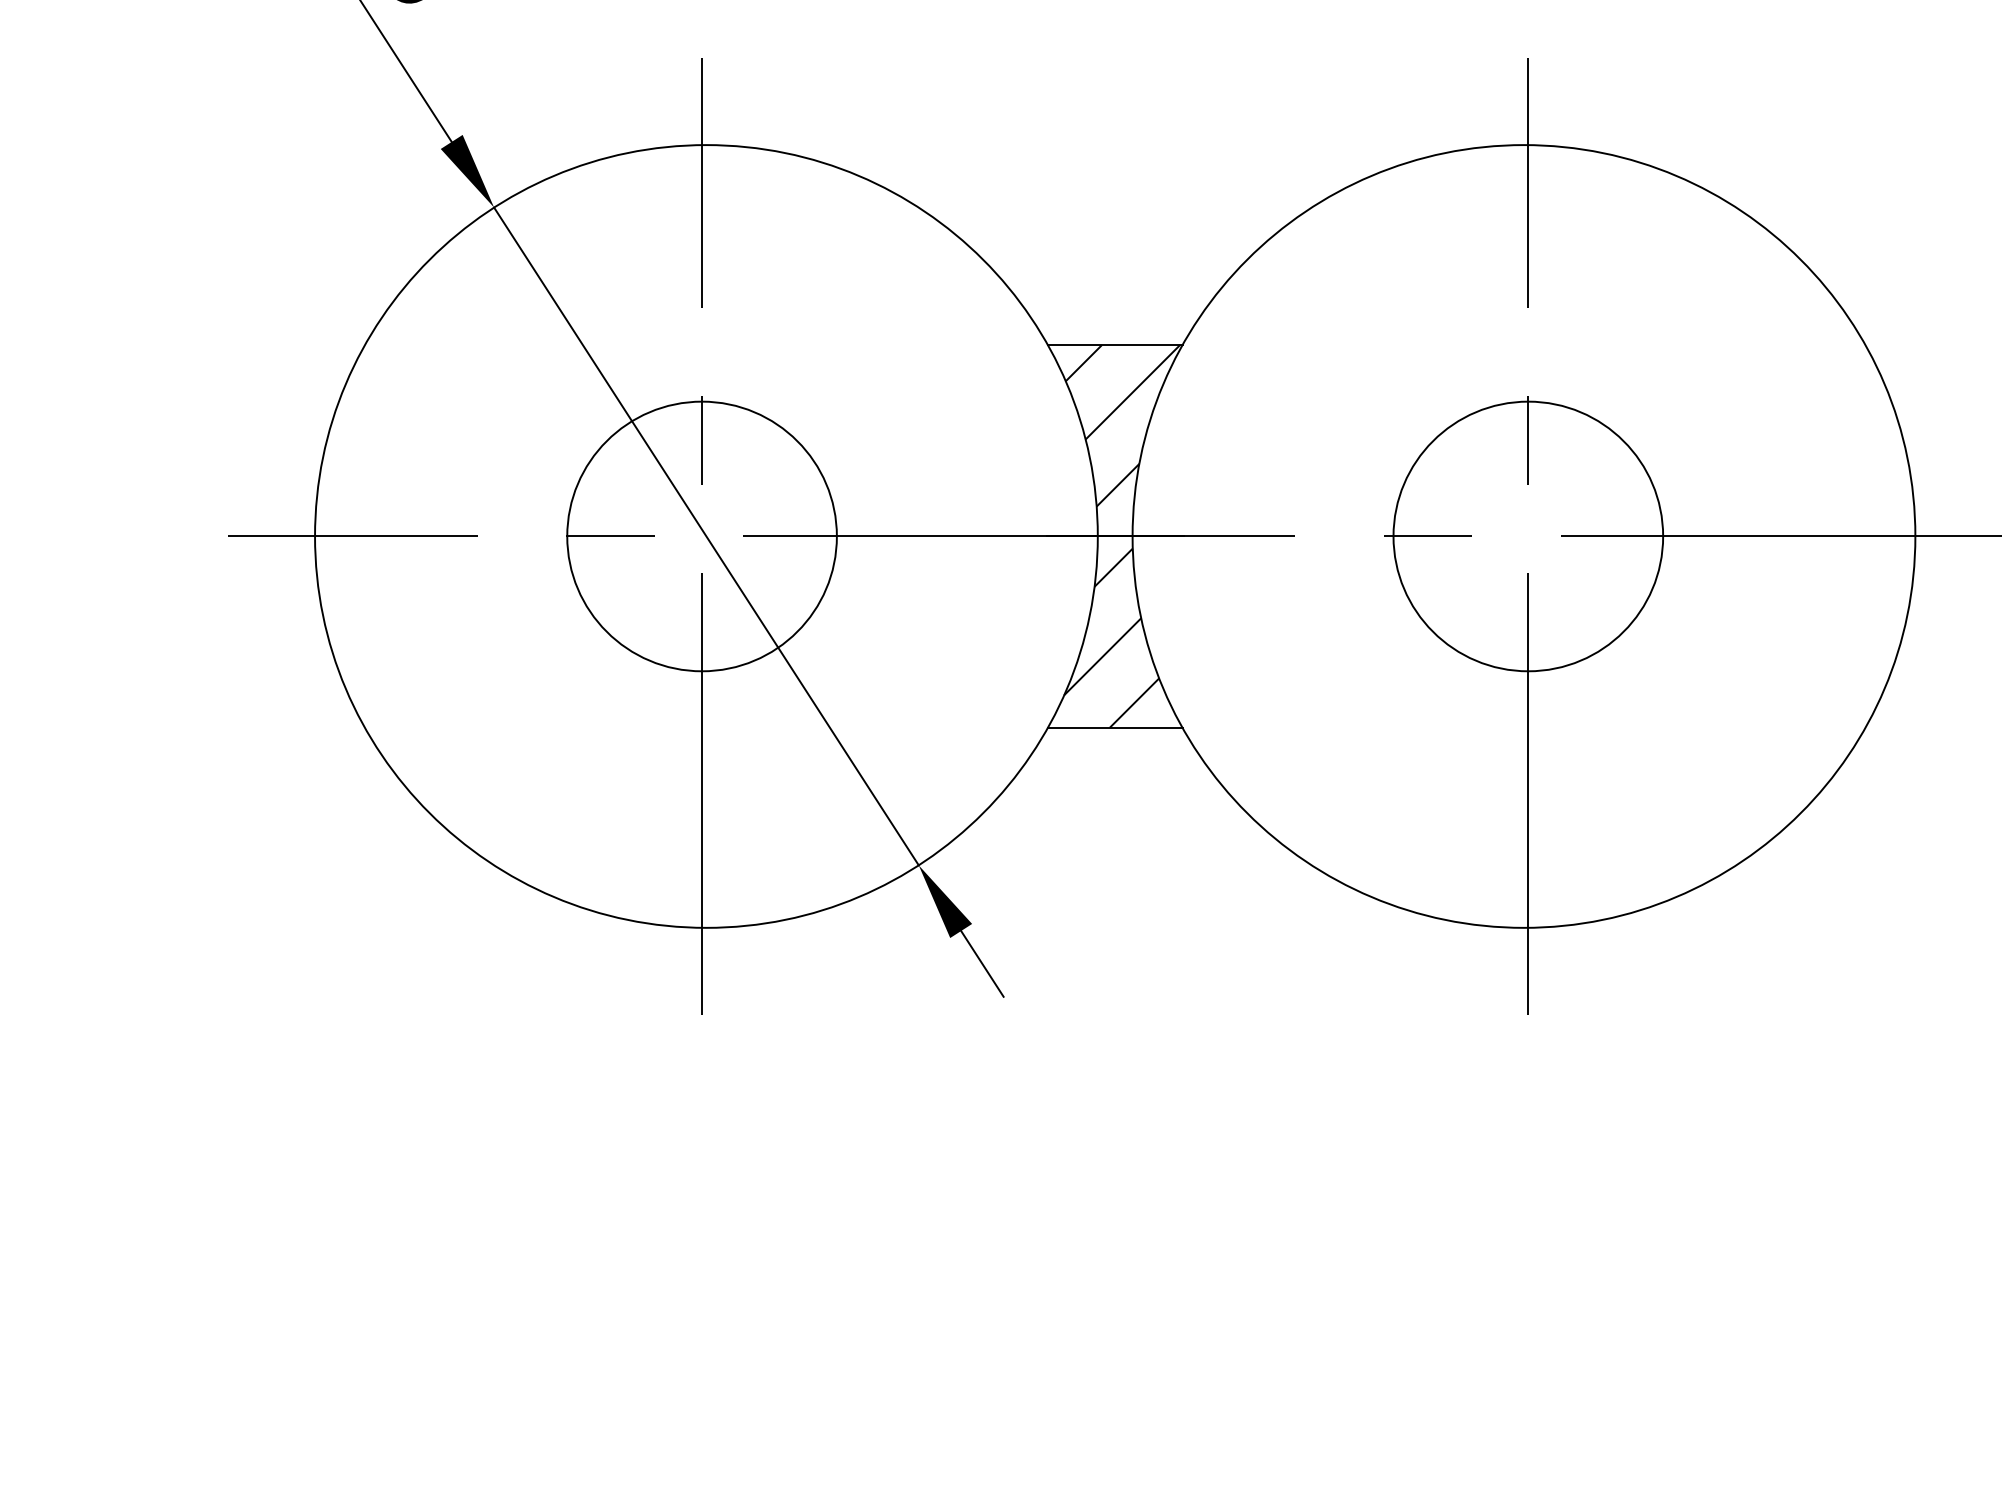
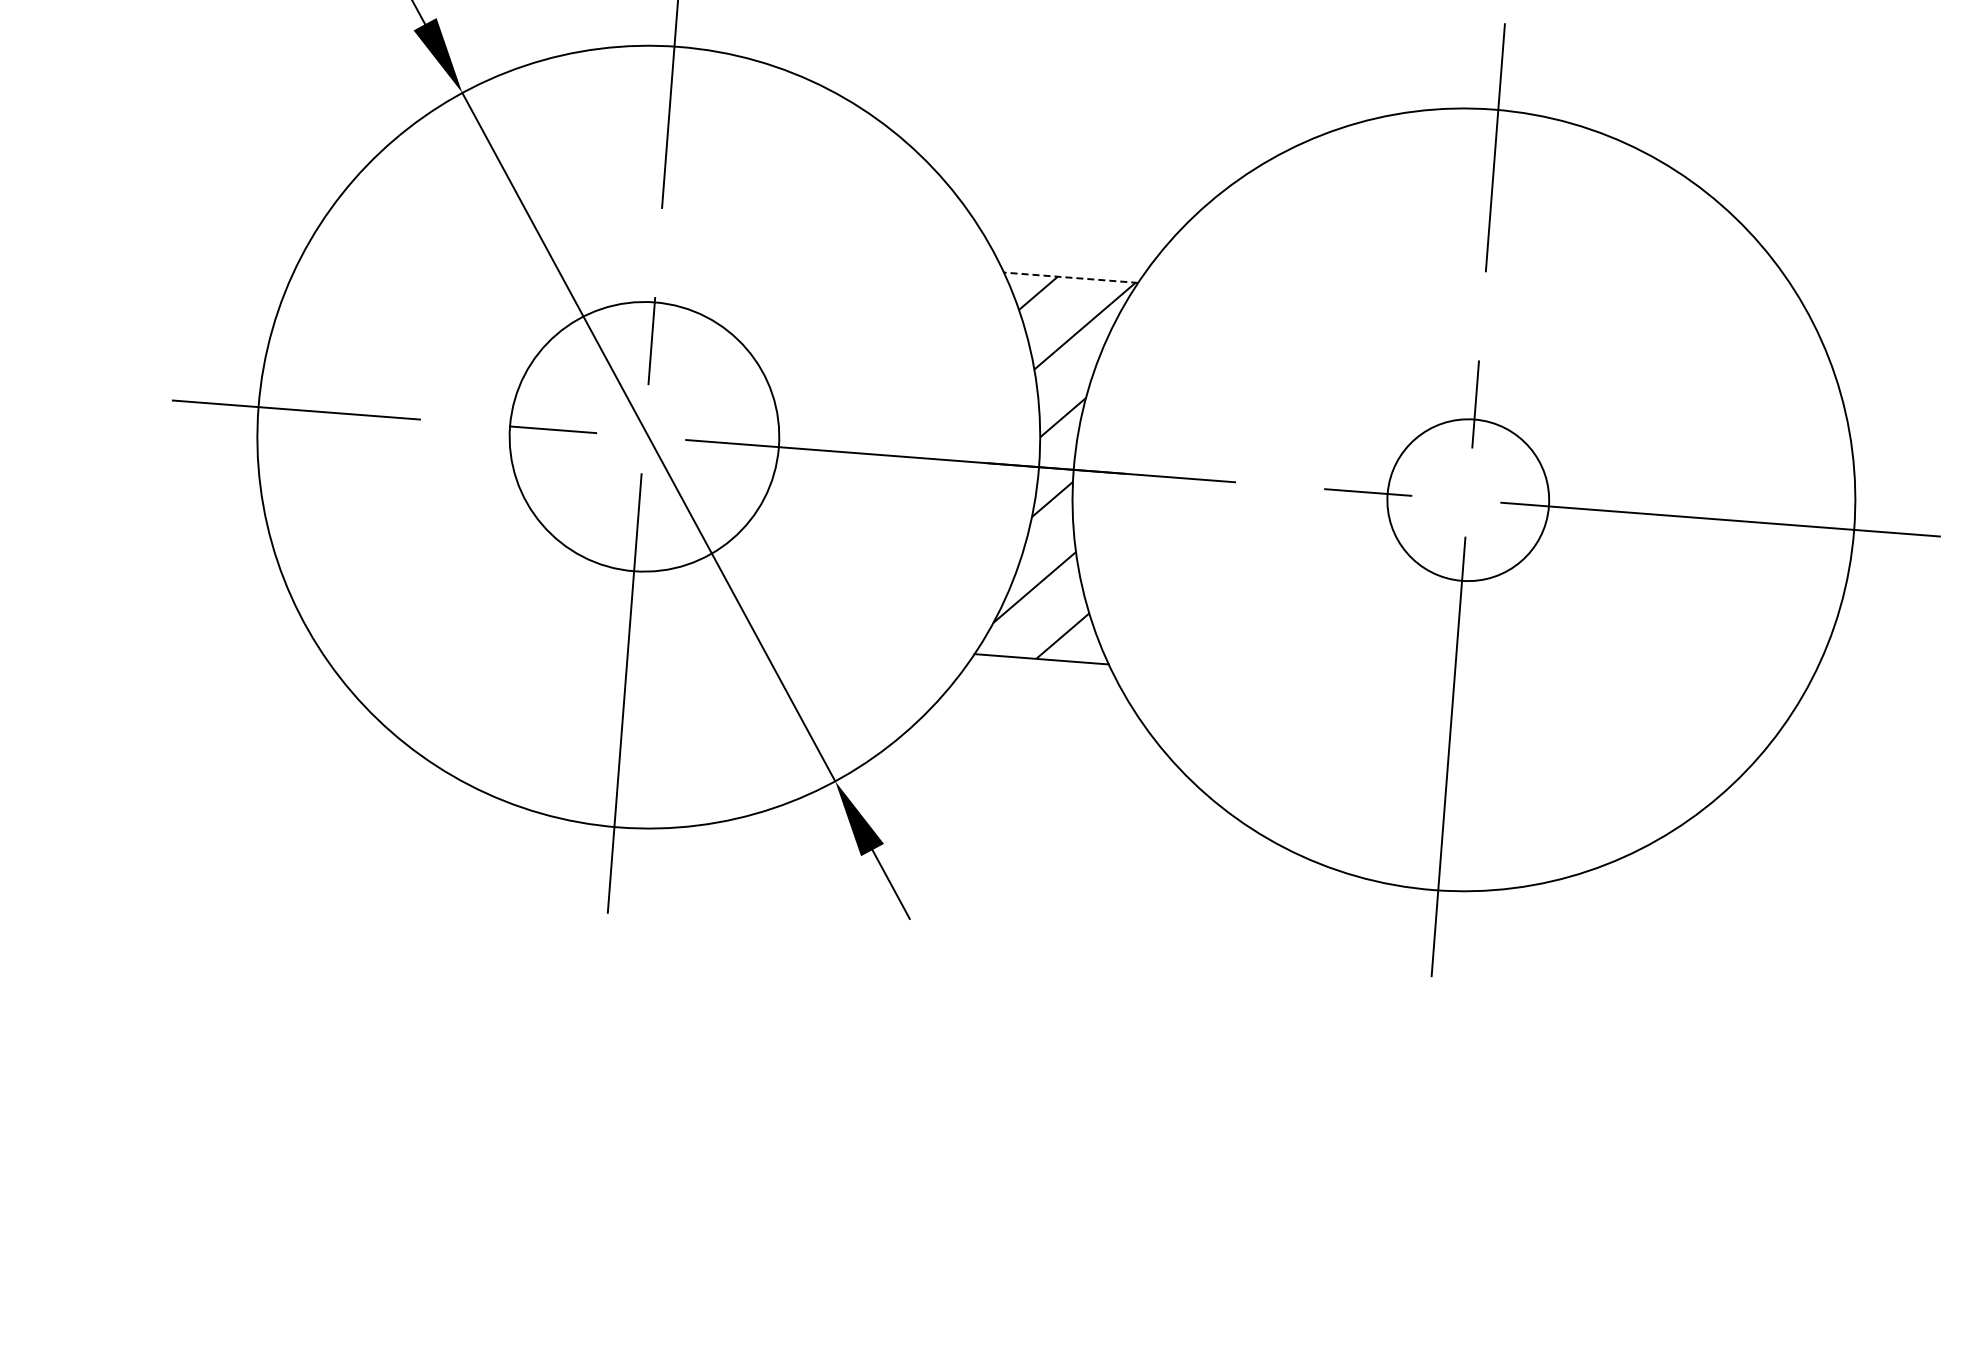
line: (1114, 345) -> (1070, 278), solid -> dashed
circle: (1528, 536) -> (1468, 500), size x0.6

